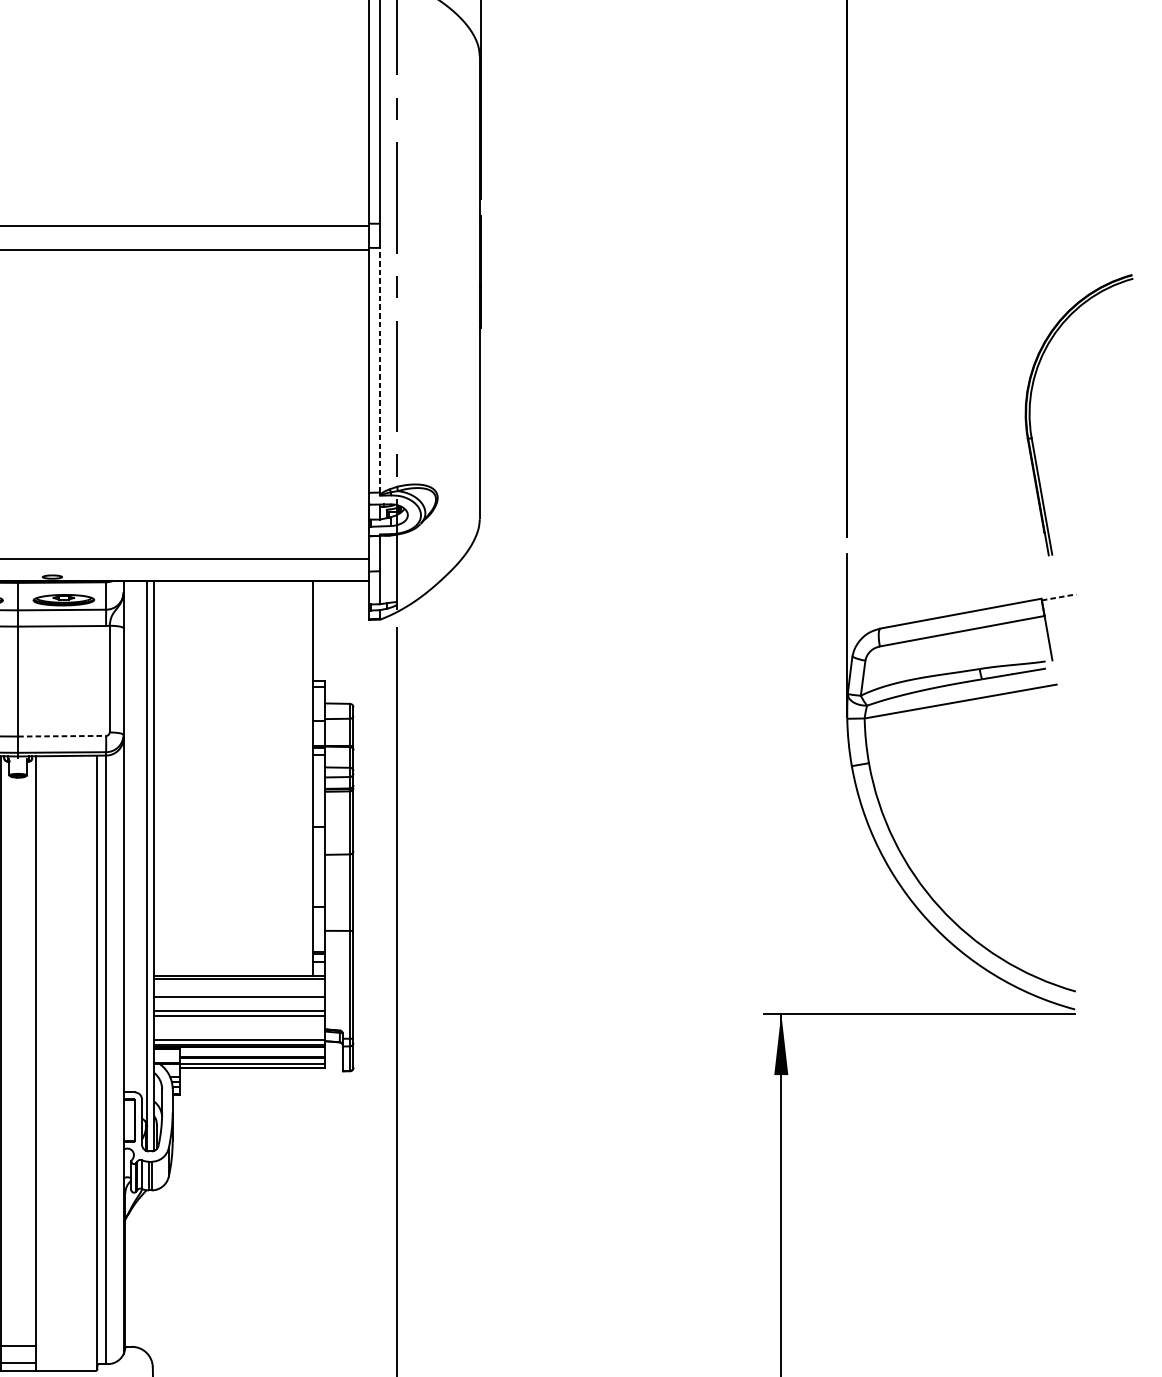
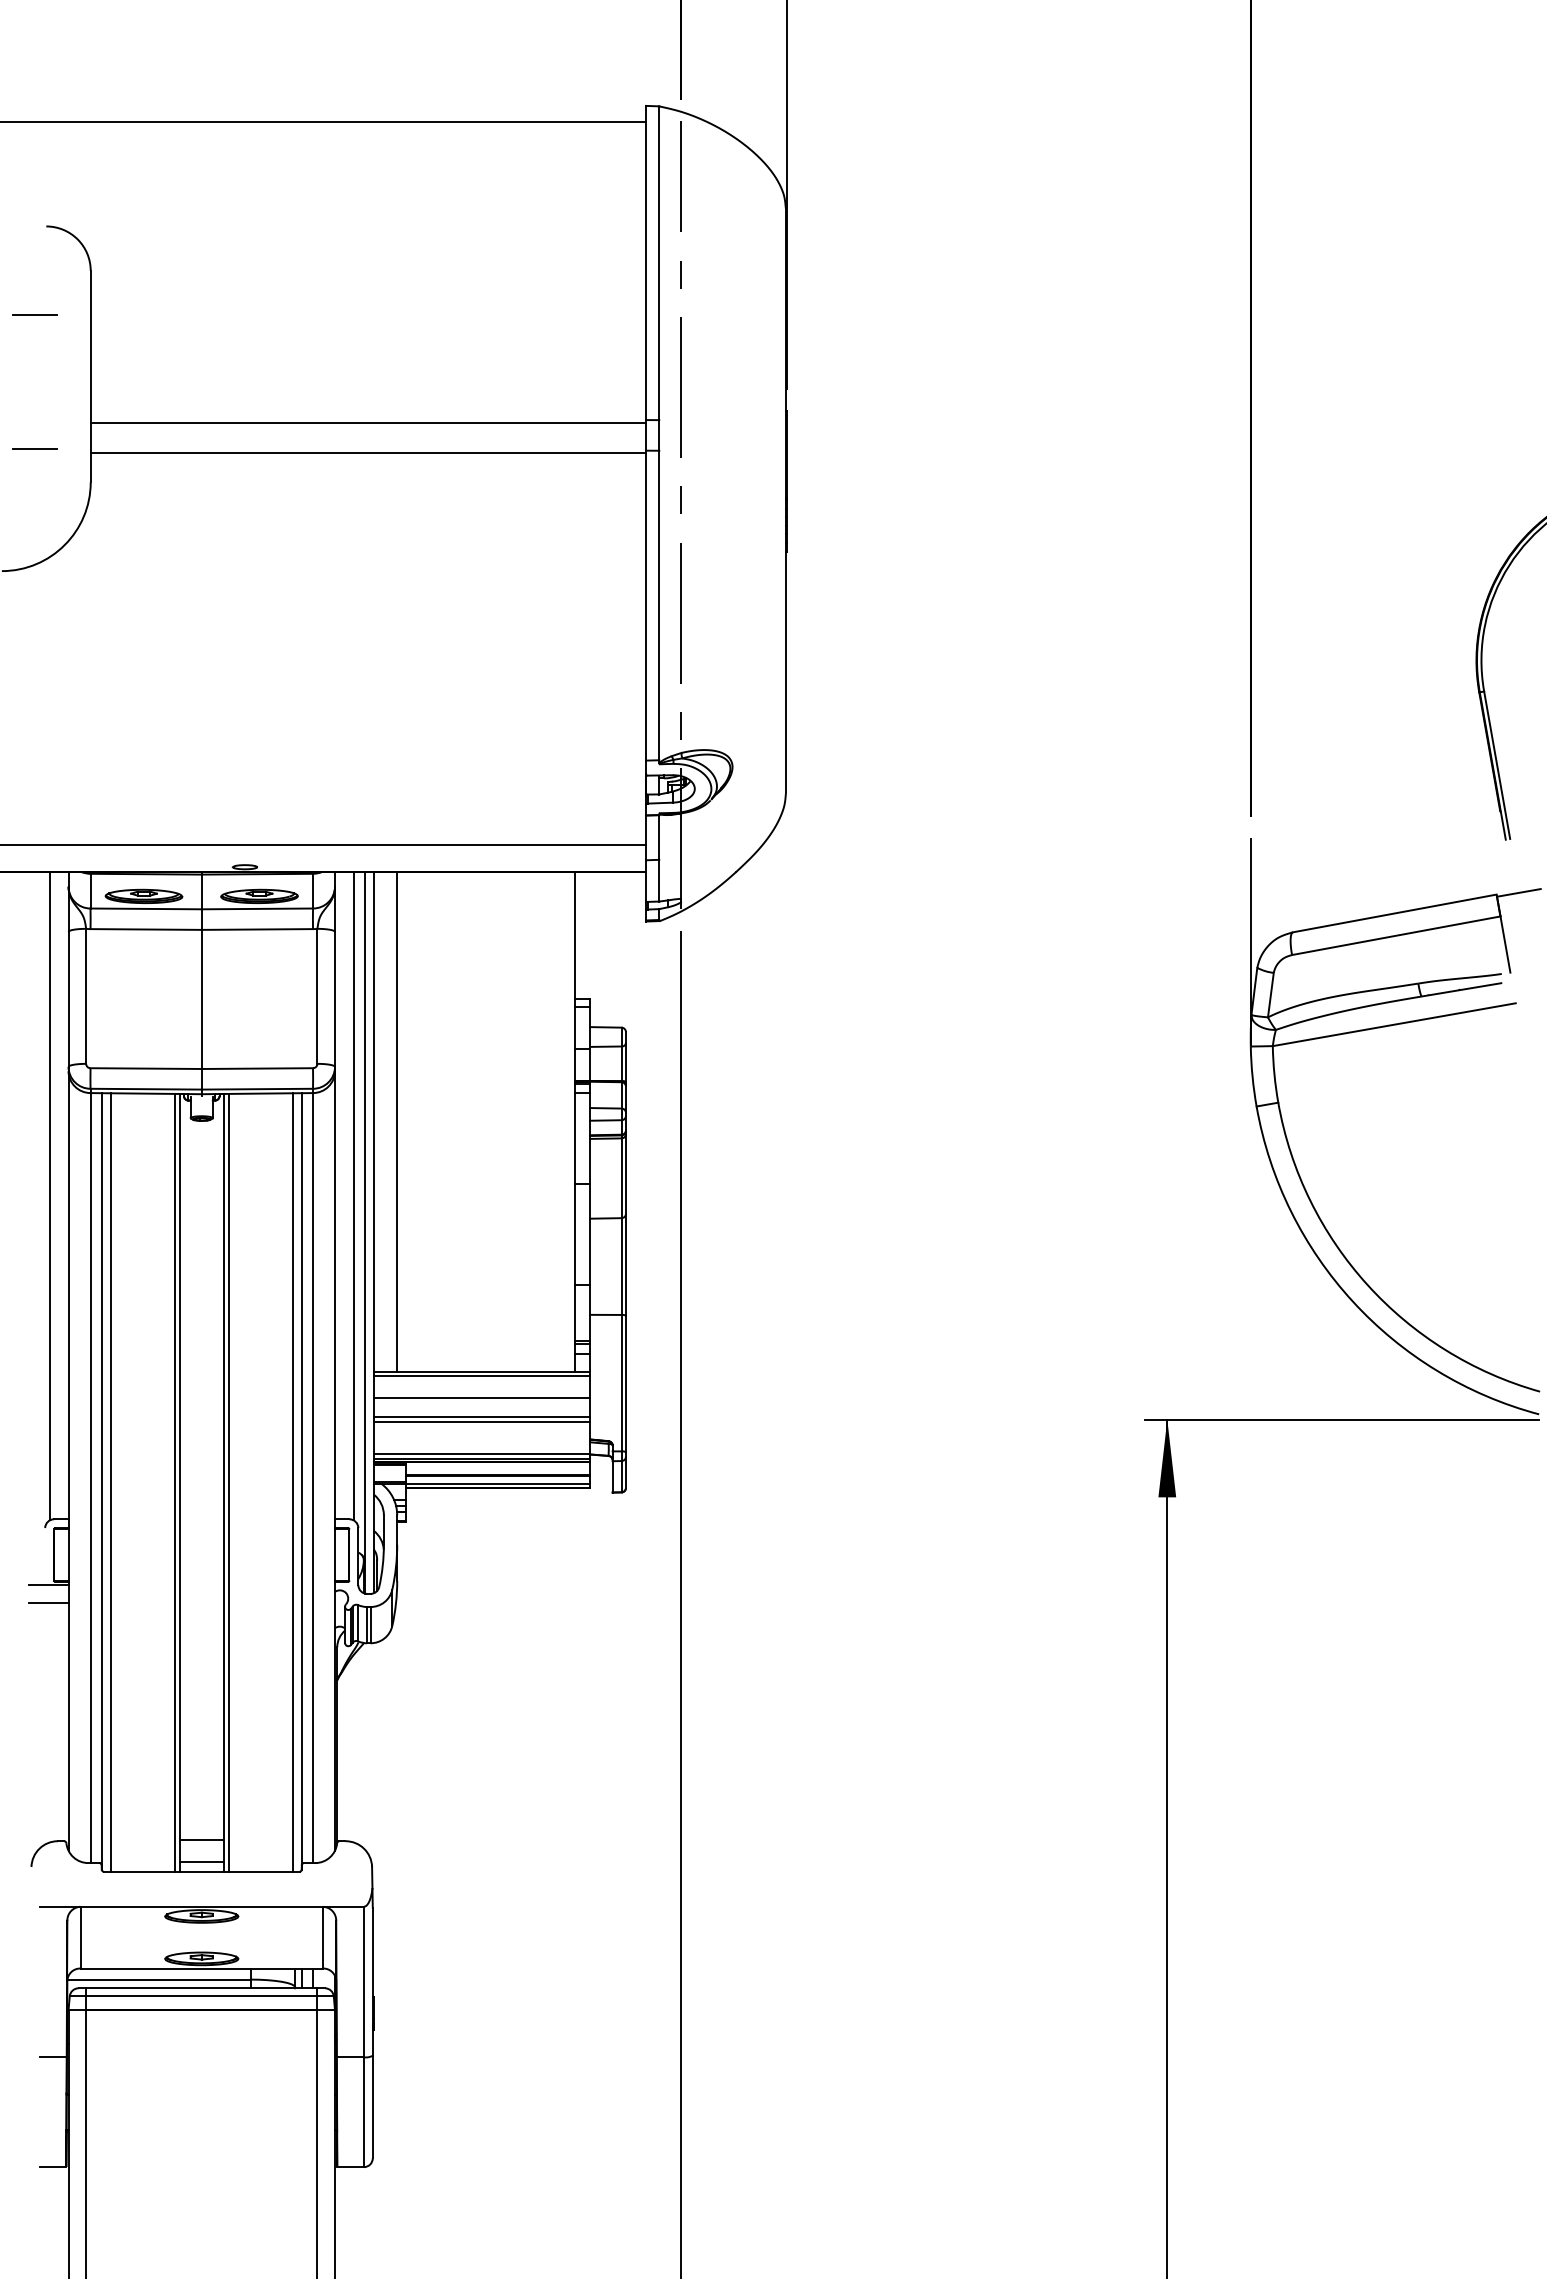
line: (379, 370) -> (659, 605), dashed -> solid
line: (1059, 597) -> (1519, 892), dashed -> solid
line: (62, 736) -> (257, 1068), dashed -> solid
line: (172, 778) -> (397, 1121), added
line: (138, 836) -> (353, 1195), added
line: (39, 1063) -> (228, 1482), added
line: (89, 1063) -> (292, 1482), added

